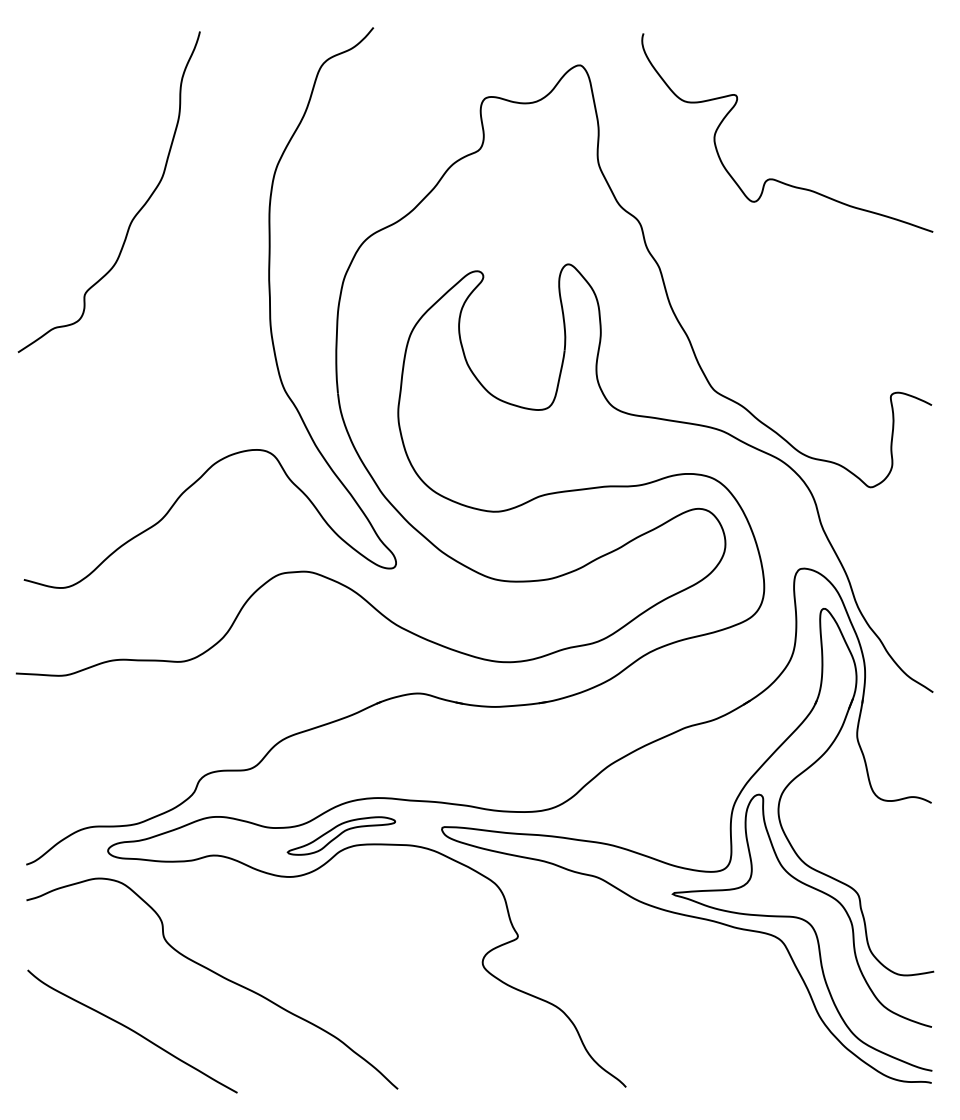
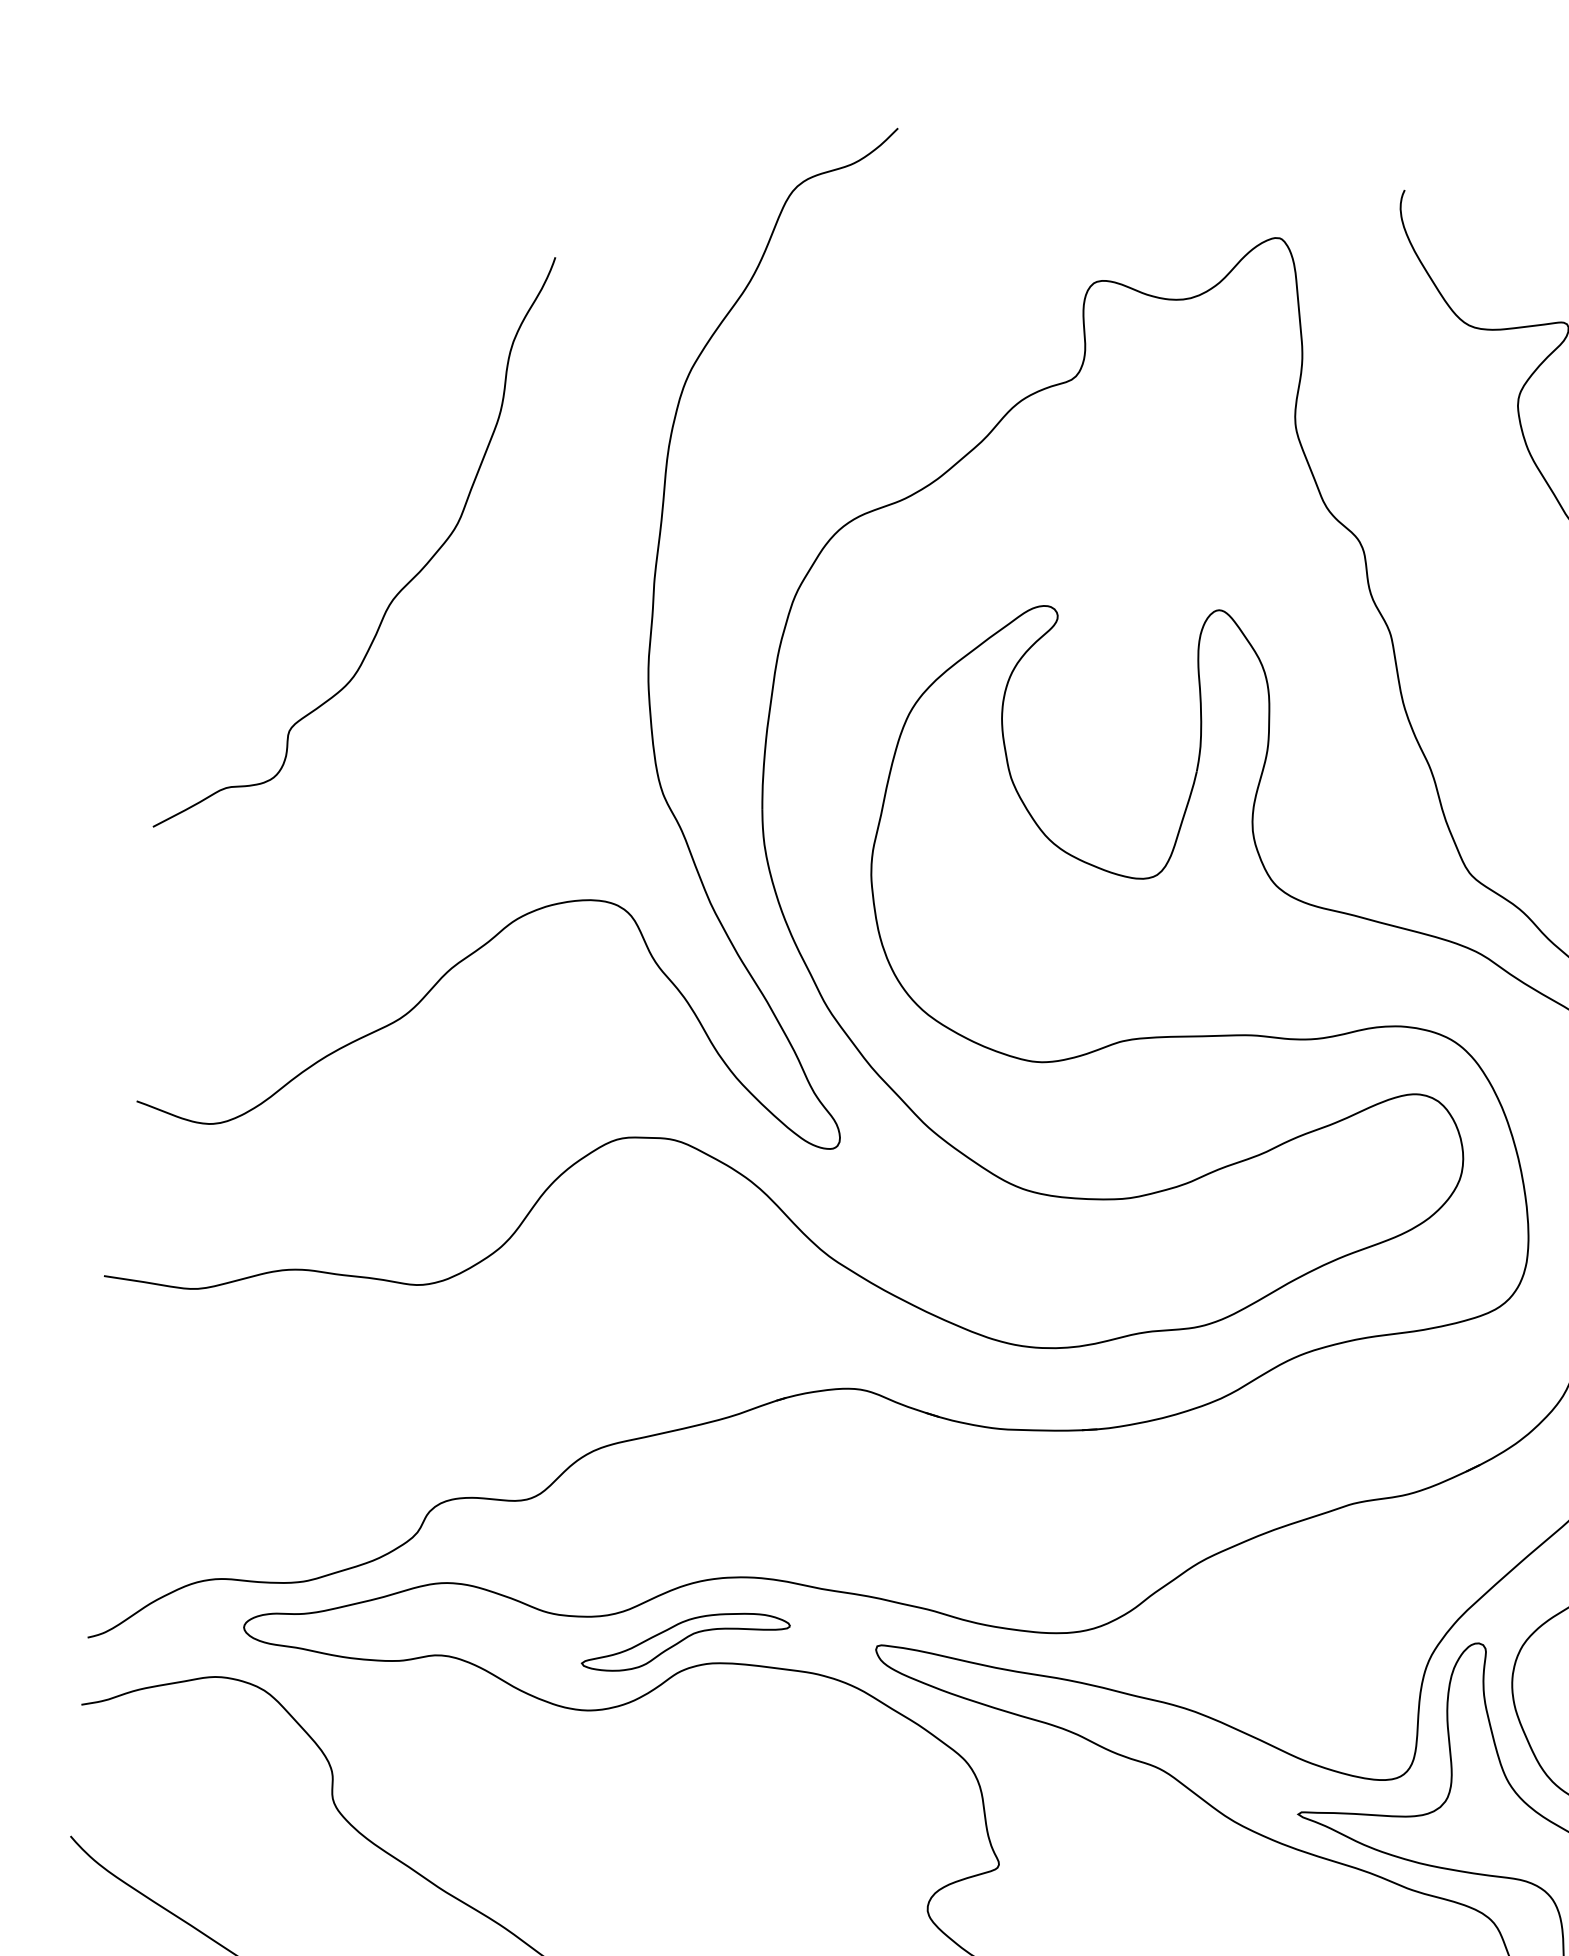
curve: (137, 211) -> (404, 584), moved

